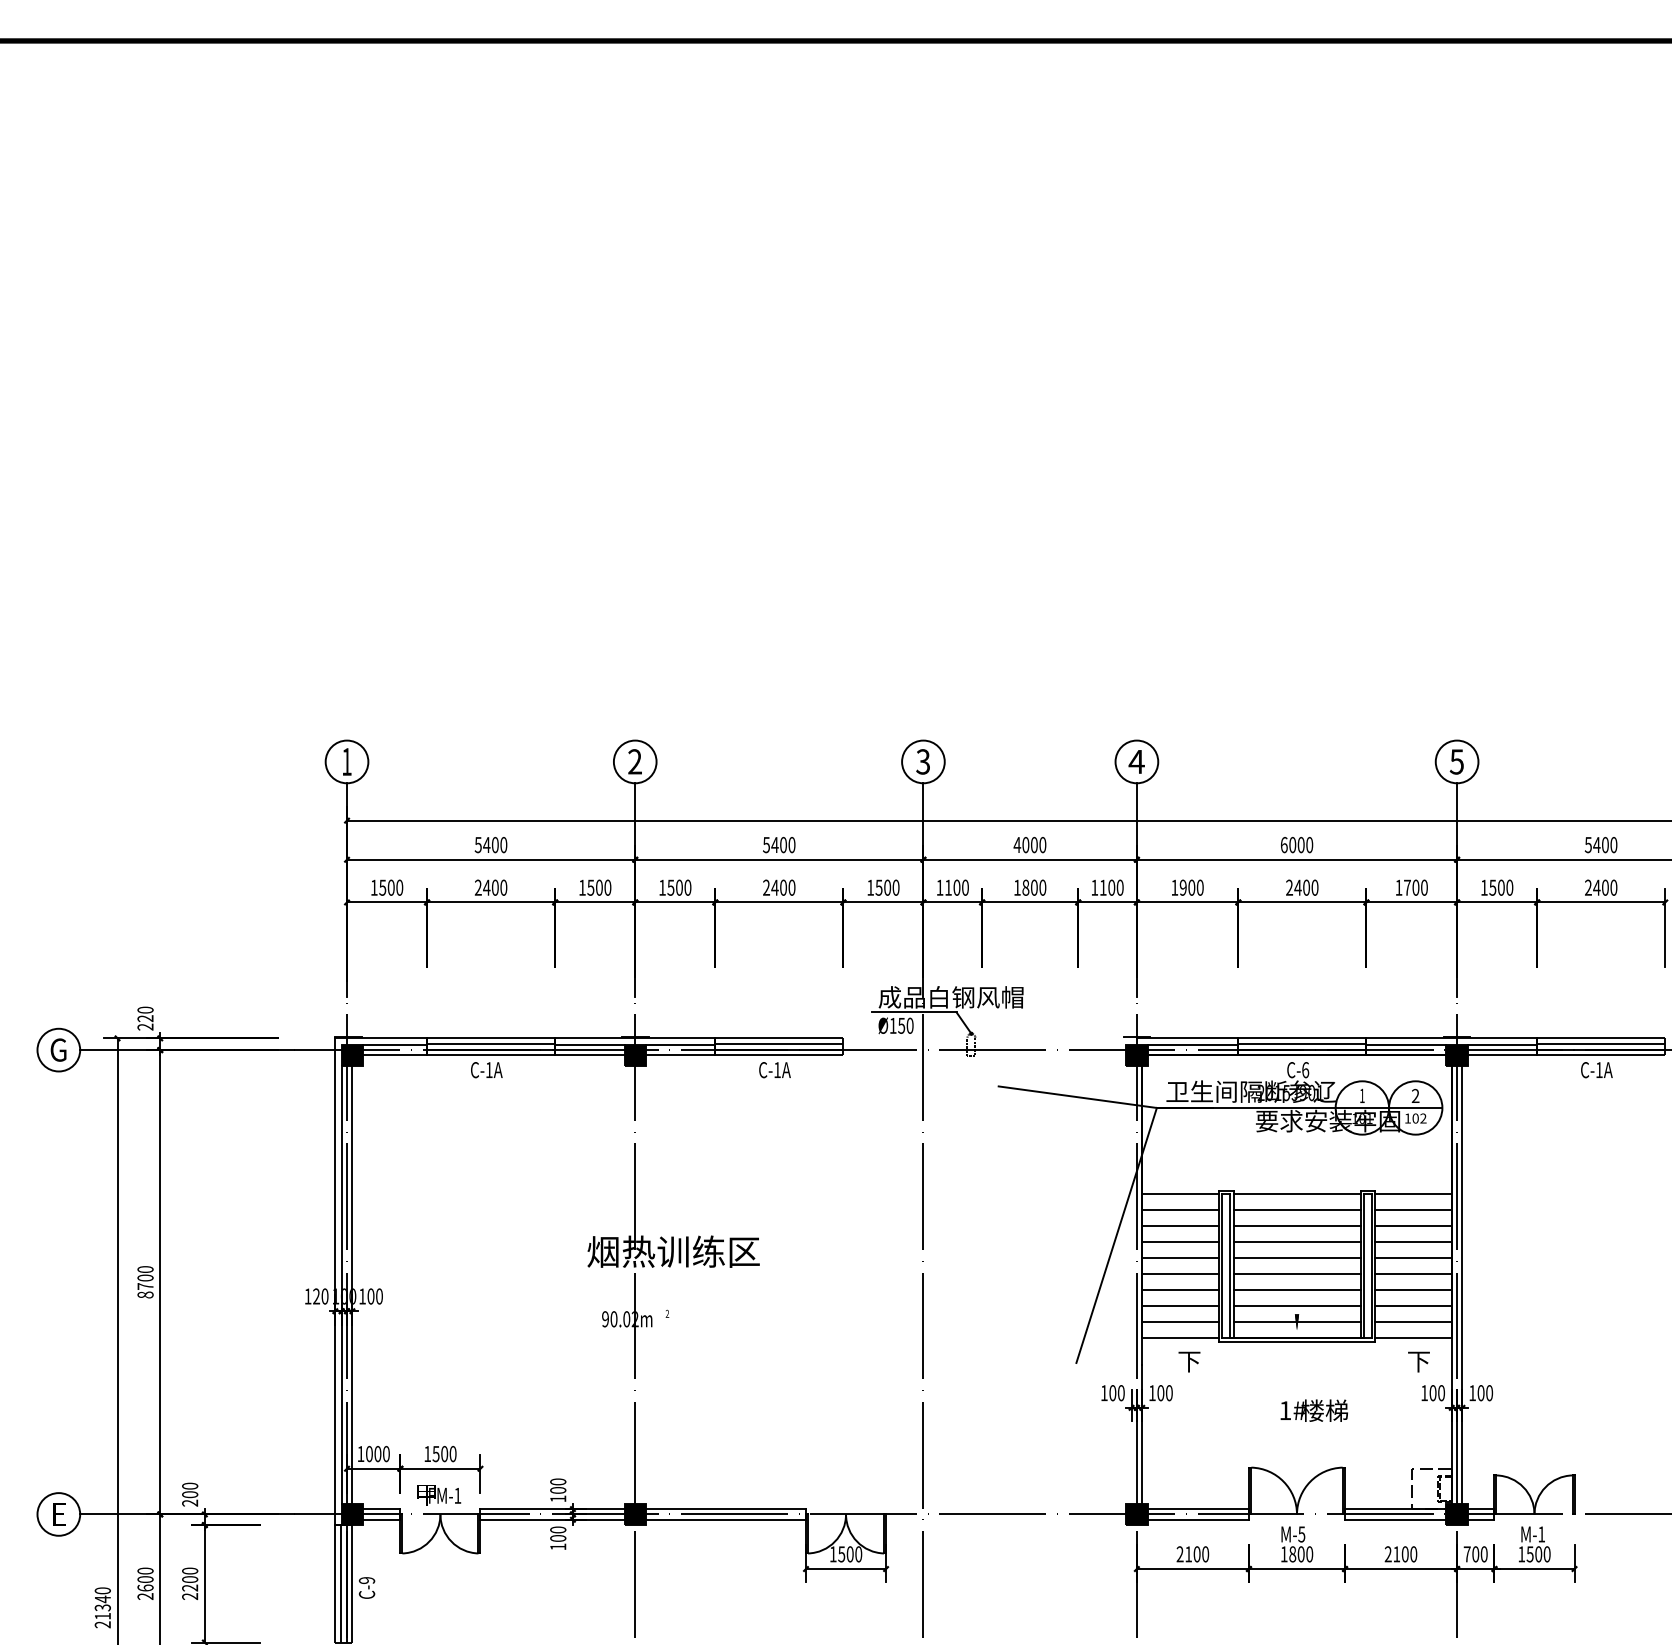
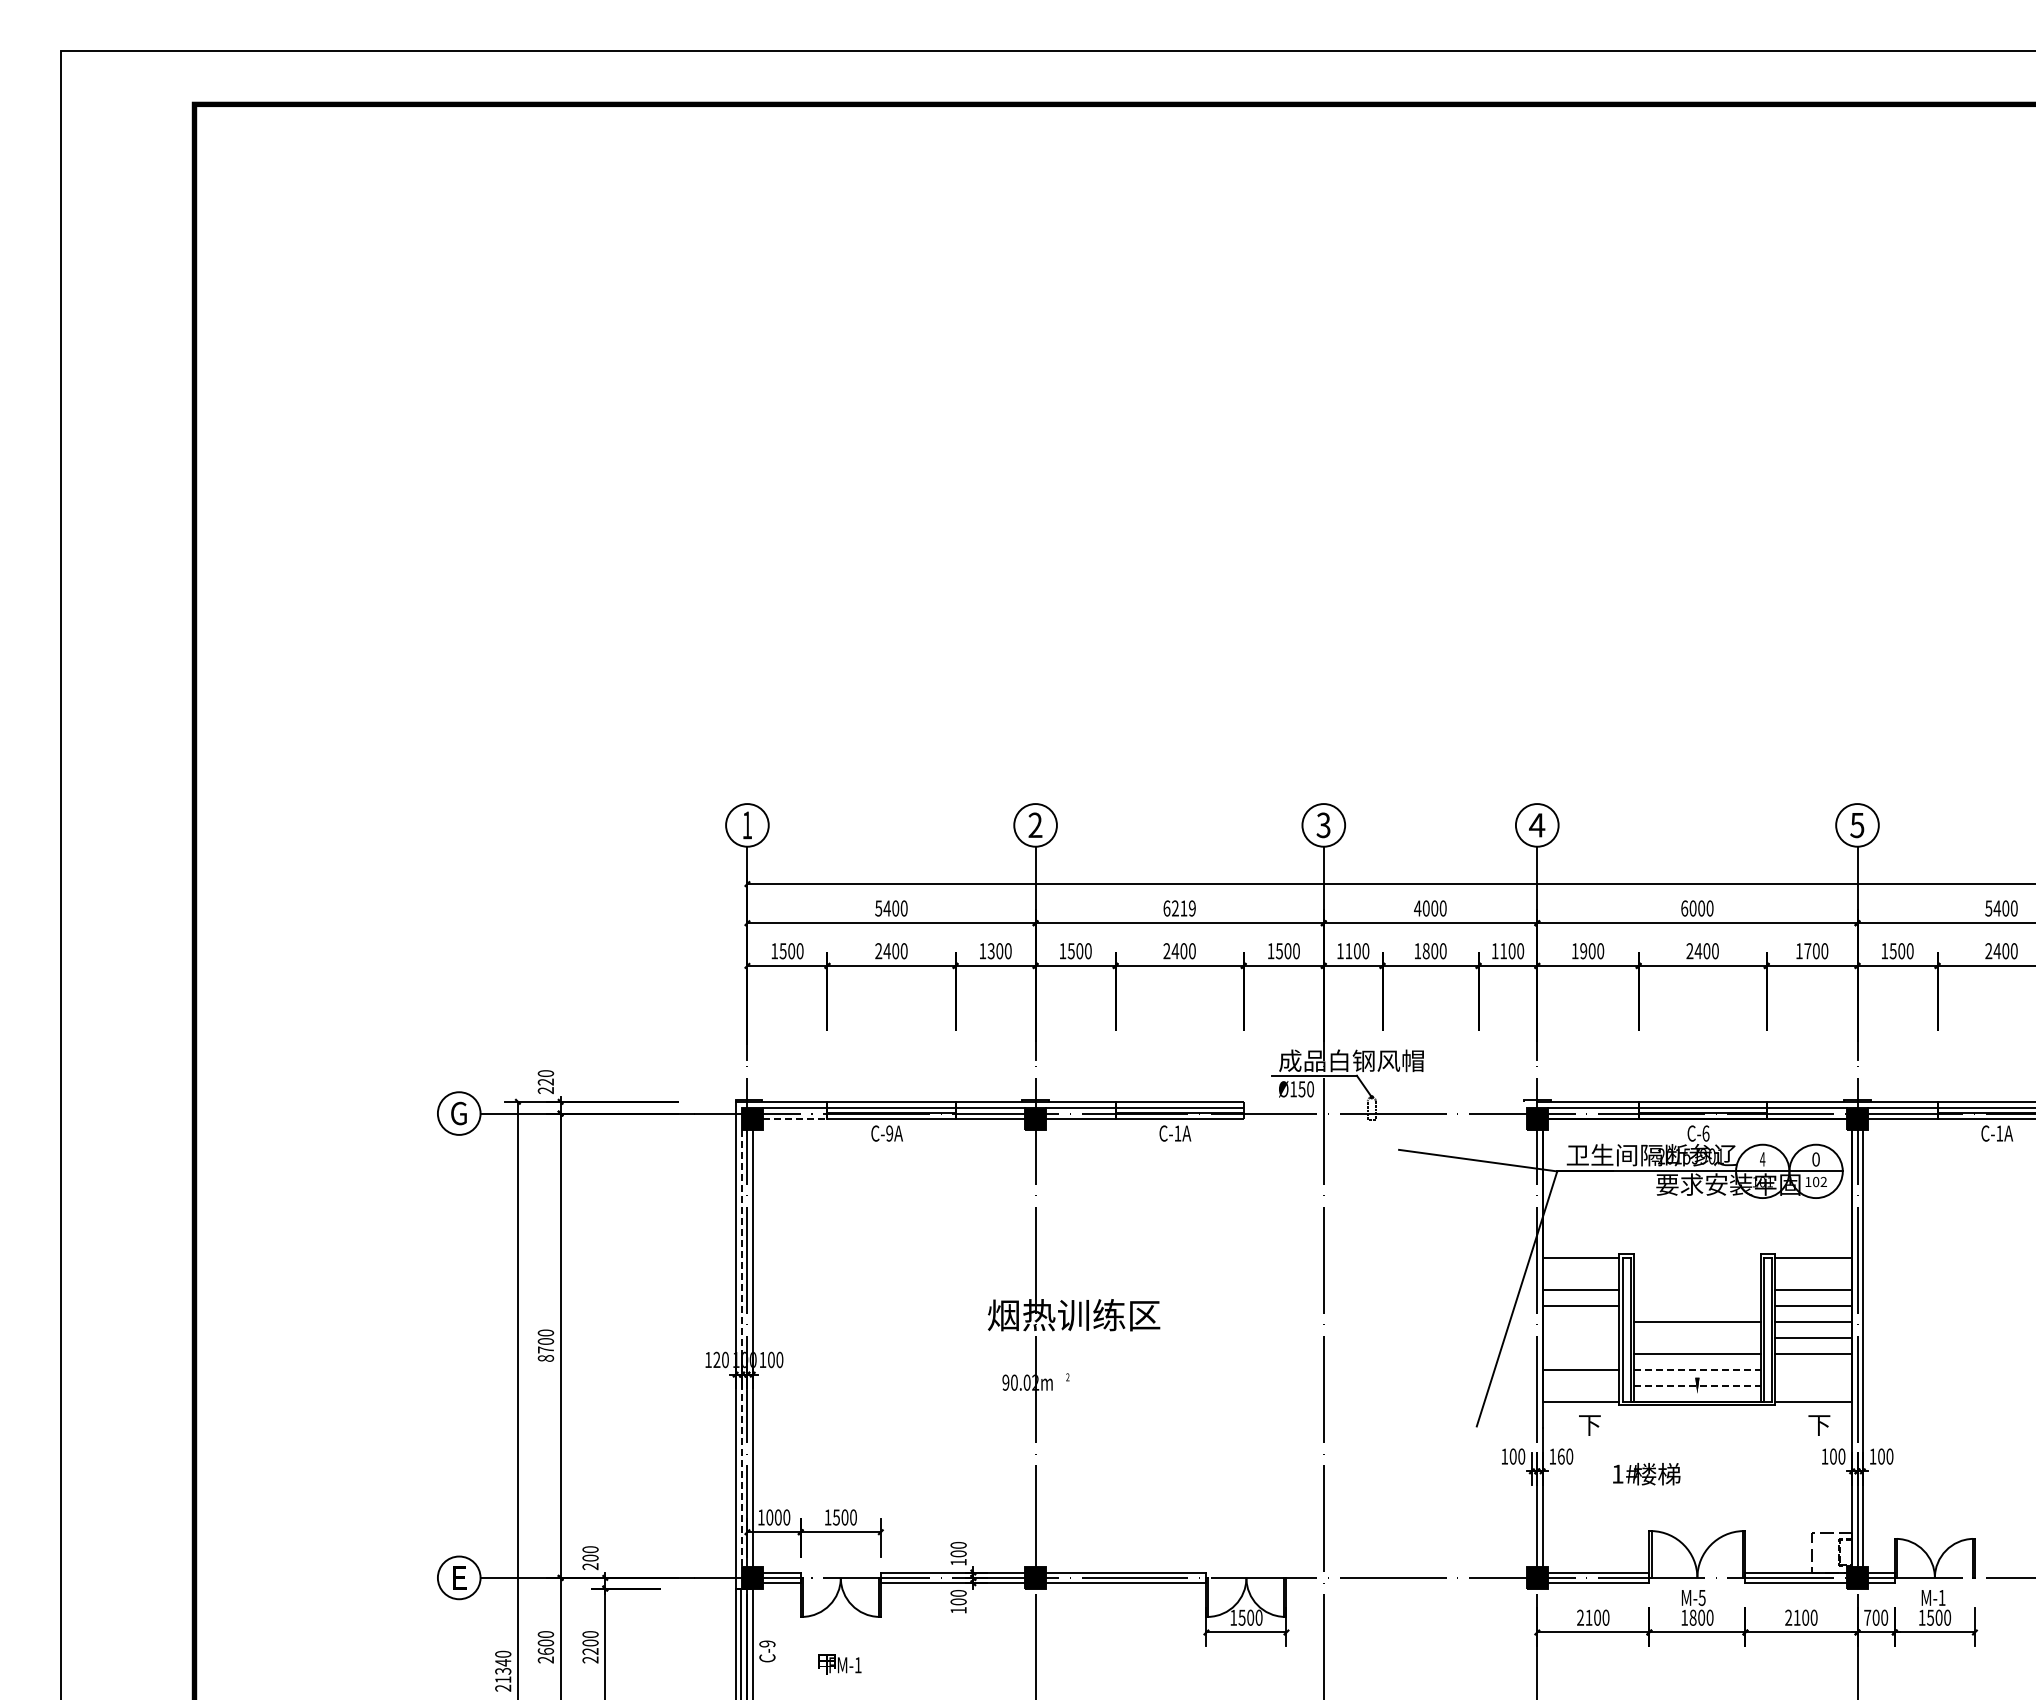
text: (779, 845) -> (1179, 908), 5400 -> 6219
text: (591, 887) -> (991, 950), 1500 -> 1300
line: (395, 1055) -> (795, 1118), solid -> dashed
text: (489, 1070) -> (889, 1133), C-1A -> C-9A
text: (1362, 1096) -> (1762, 1159), 1 -> 4
text: (1415, 1096) -> (1815, 1159), 2 -> 0
line: (1296, 1194) -> (1696, 1257), removed
line: (1180, 1210) -> (1580, 1273), removed
line: (1296, 1210) -> (1696, 1273), removed
line: (1413, 1210) -> (1813, 1273), removed
line: (1296, 1226) -> (1696, 1289), removed
line: (1296, 1242) -> (1696, 1305), removed
line: (1180, 1258) -> (1580, 1321), removed
line: (1180, 1274) -> (1580, 1337), removed
line: (1296, 1274) -> (1696, 1337), removed
line: (342, 1285) -> (742, 1348), solid -> dashed
line: (1180, 1290) -> (1580, 1353), removed
line: (1297, 1306) -> (1697, 1369), solid -> dashed
line: (1413, 1306) -> (1813, 1369), removed
line: (1180, 1322) -> (1580, 1385), removed
line: (1297, 1322) -> (1697, 1385), solid -> dashed
line: (1413, 1322) -> (1813, 1385), removed
text: (1160, 1393) -> (1560, 1456), 100 -> 160
text: (1314, 1411) -> (1646, 1474), moved
text: (439, 1495) -> (839, 1664), moved

